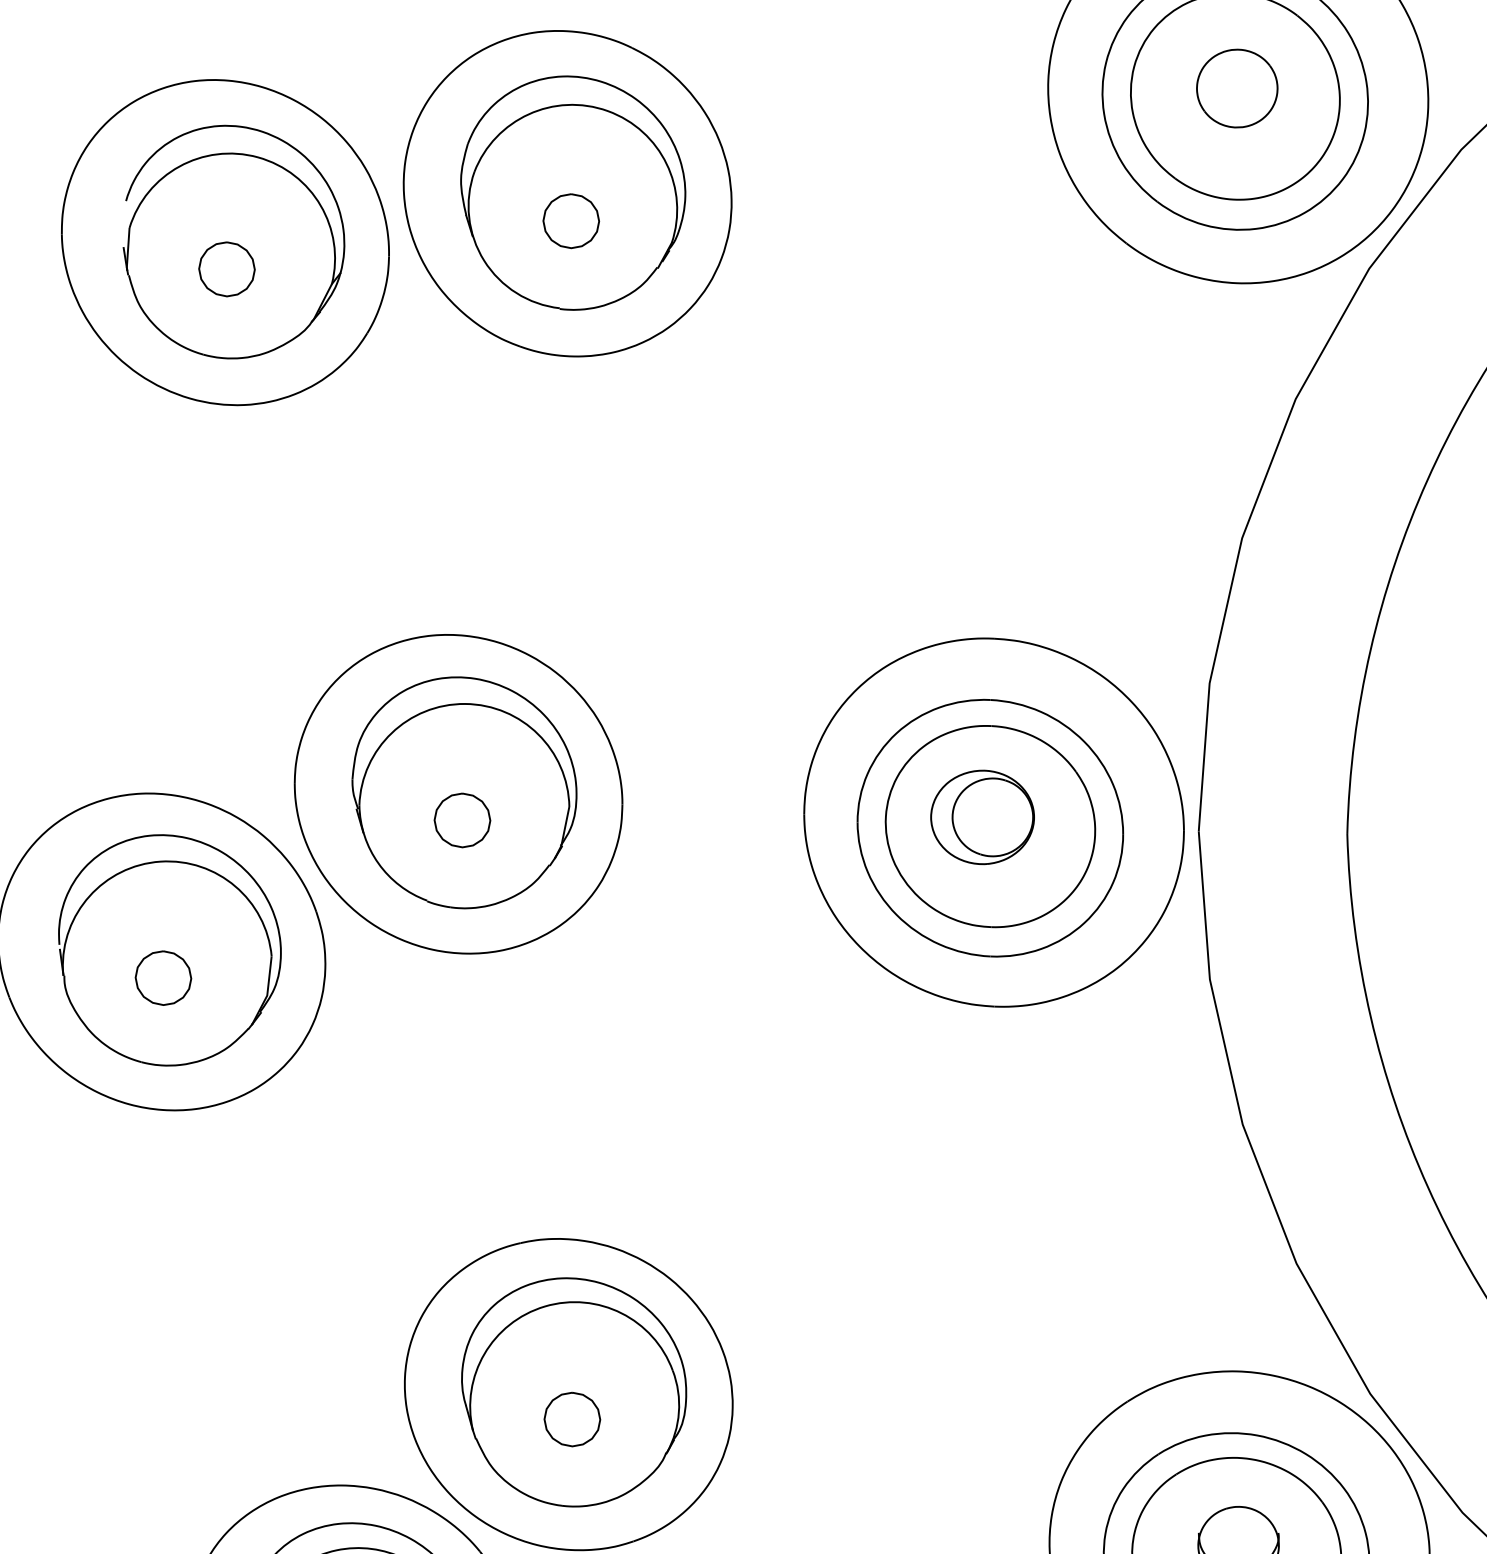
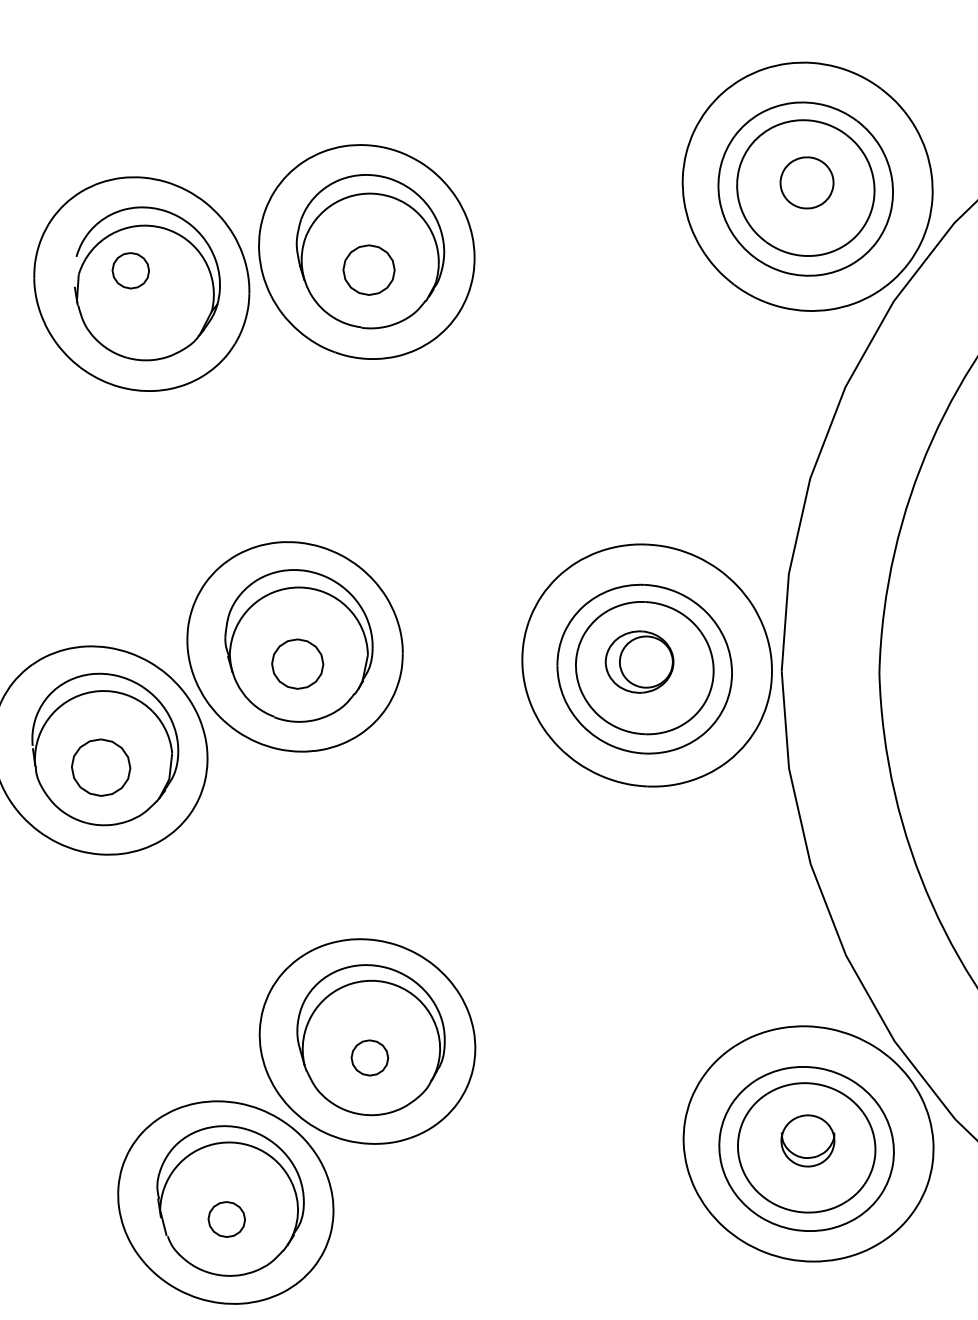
part: (571, 220) -> (369, 269), size x1.4
part: (226, 268) -> (130, 270), moved
part: (462, 819) -> (297, 663), size x1.4
part: (162, 977) -> (100, 767), size x1.6

